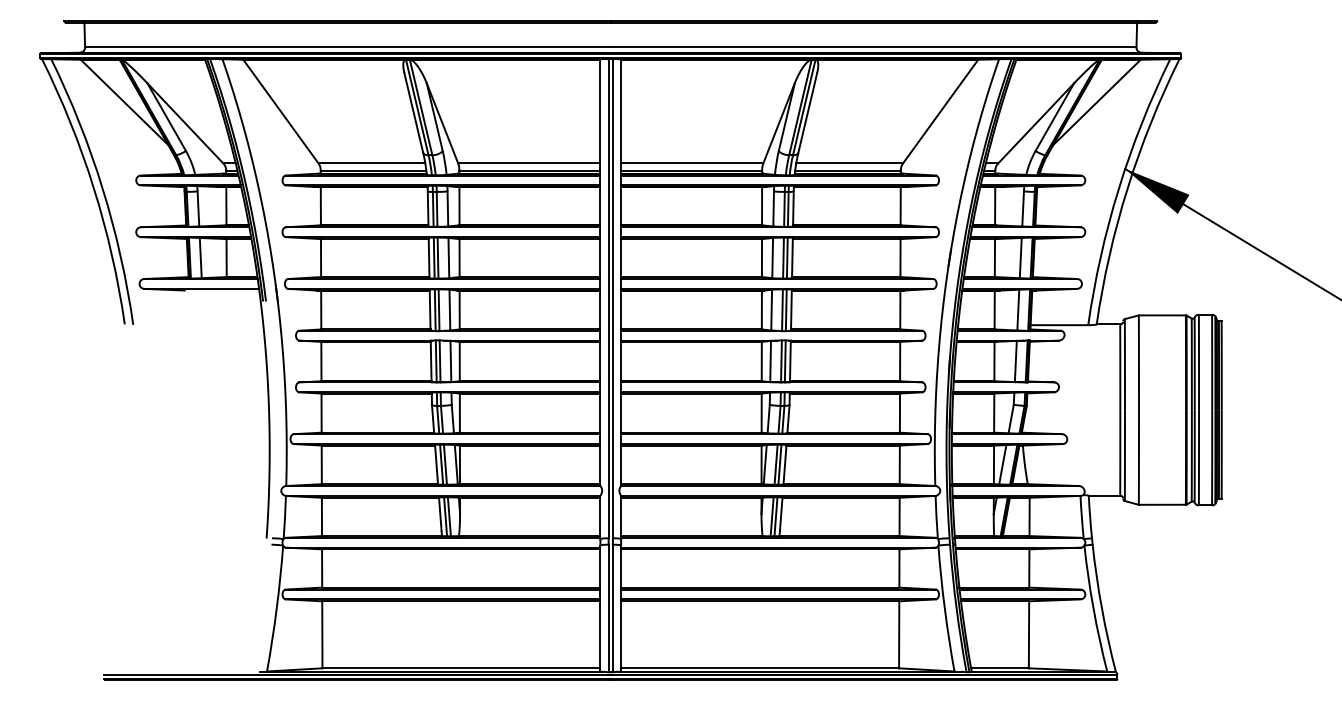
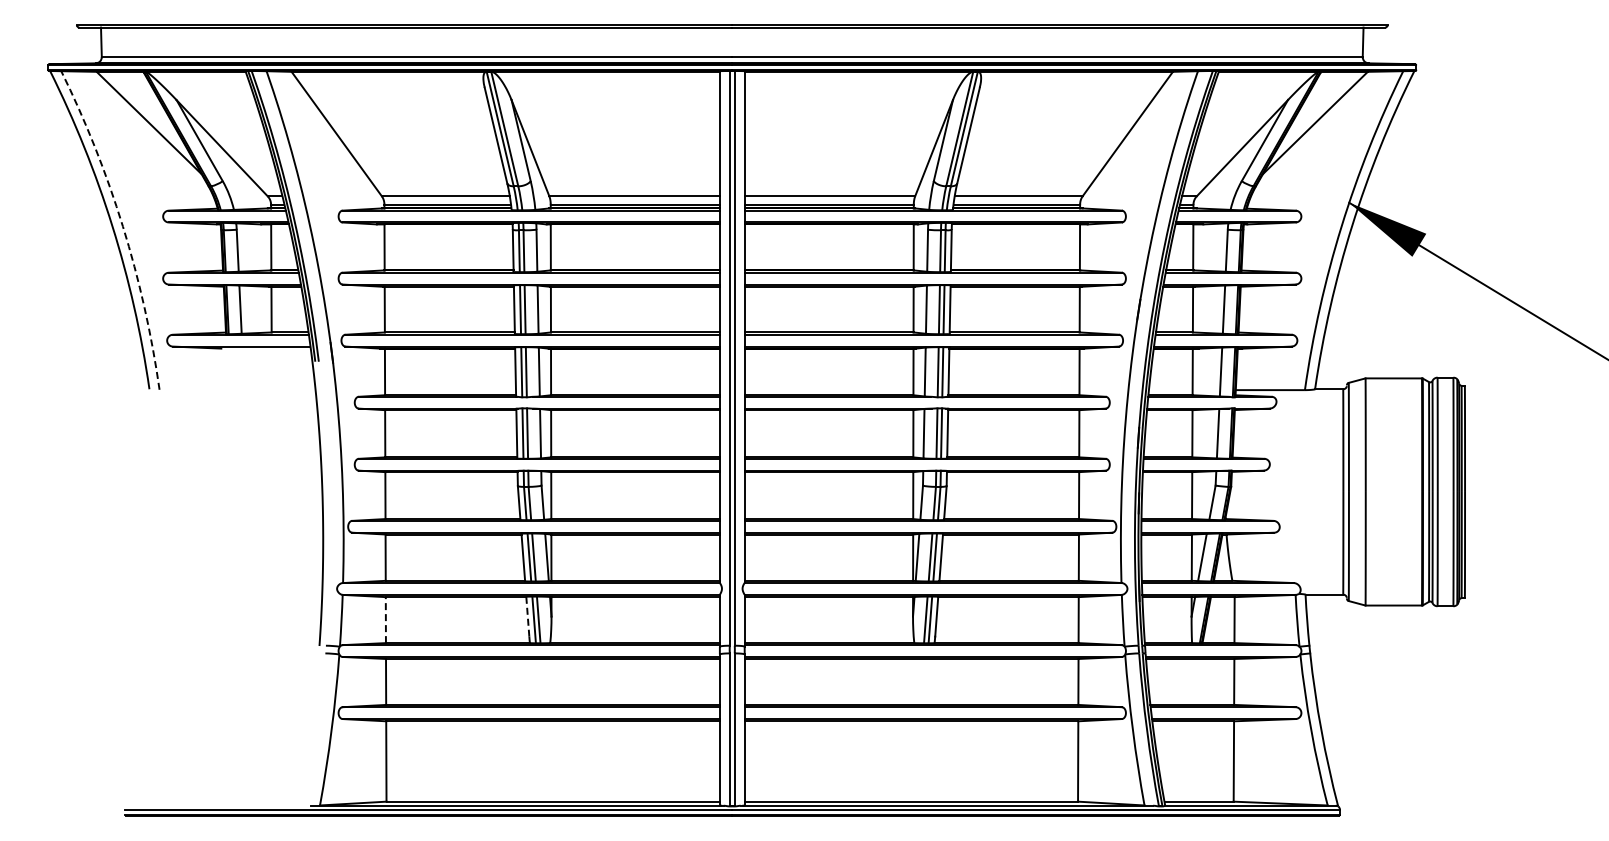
arc: (102, 188) -> (122, 226), solid -> dashed
line: (440, 513) -> (527, 616), solid -> dashed
line: (321, 517) -> (385, 620), solid -> dashed

